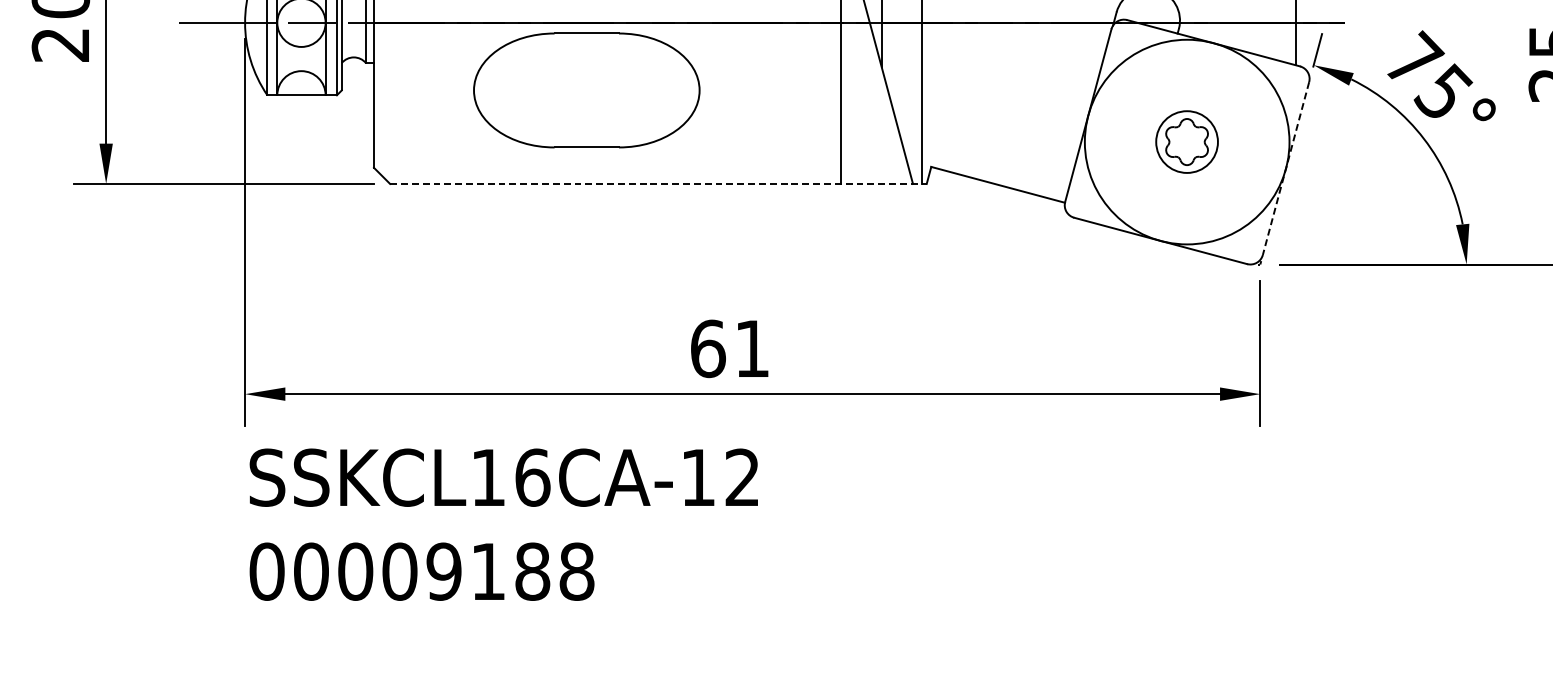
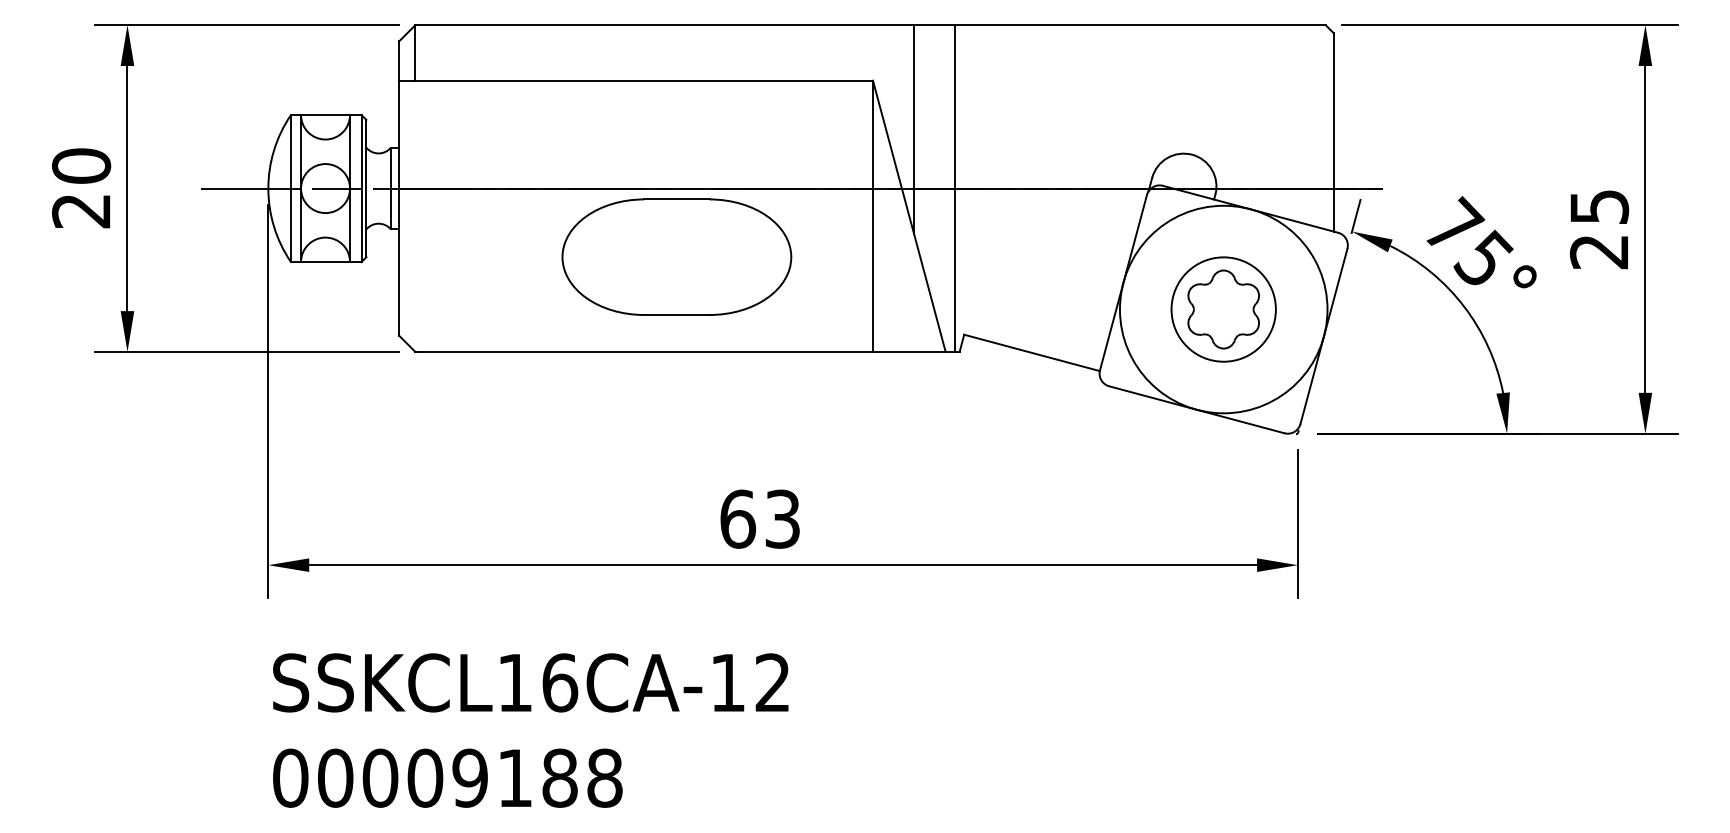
part: (586, 89) -> (676, 256), moved
part: (1186, 142) -> (1223, 309), size x1.67
line: (1285, 168) -> (1323, 336), dashed -> solid
line: (659, 183) -> (688, 351), dashed -> solid
text: (752, 348) -> (782, 518), 61 -> 63
text: (503, 524) -> (530, 730), moved

